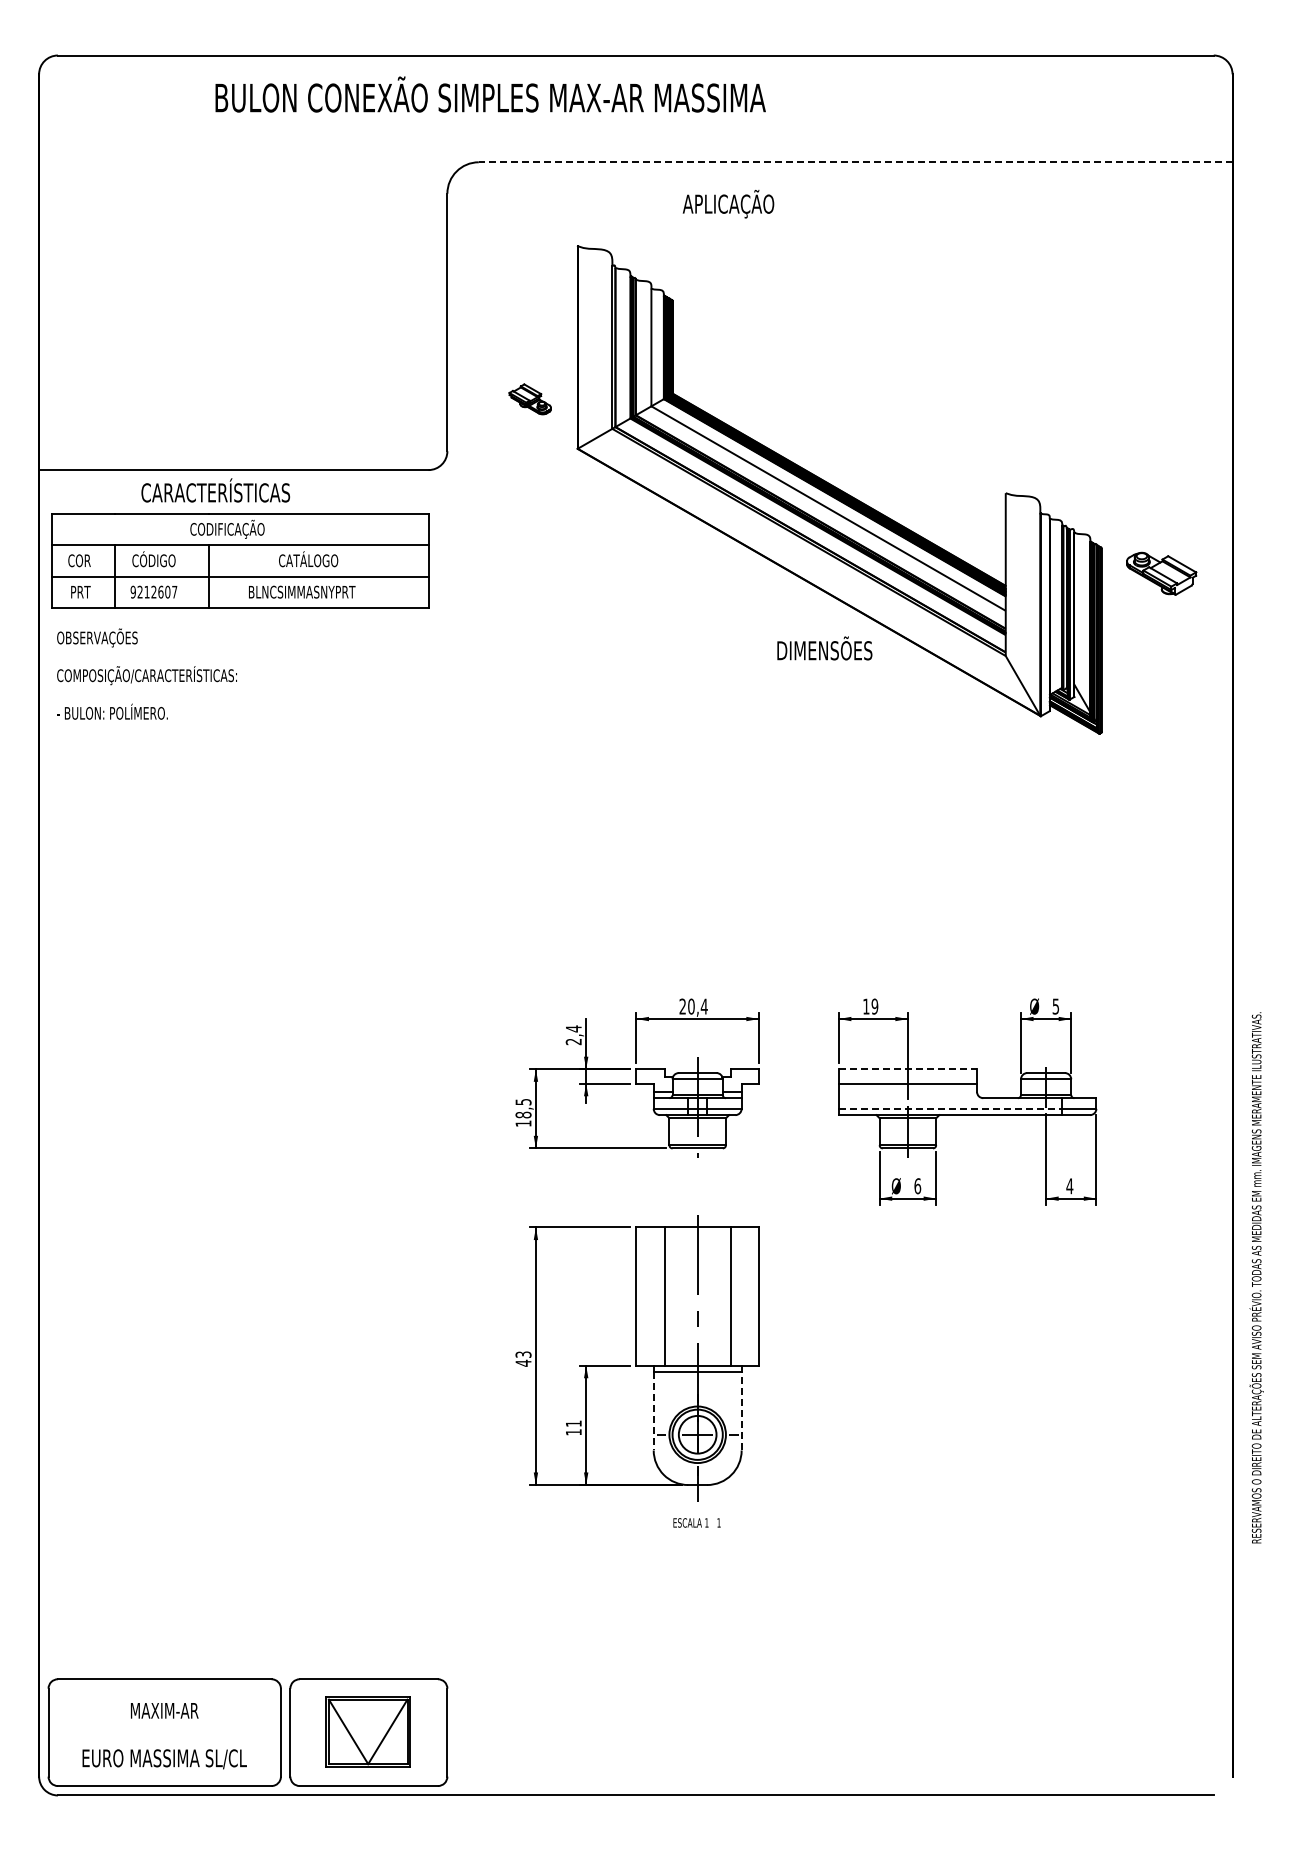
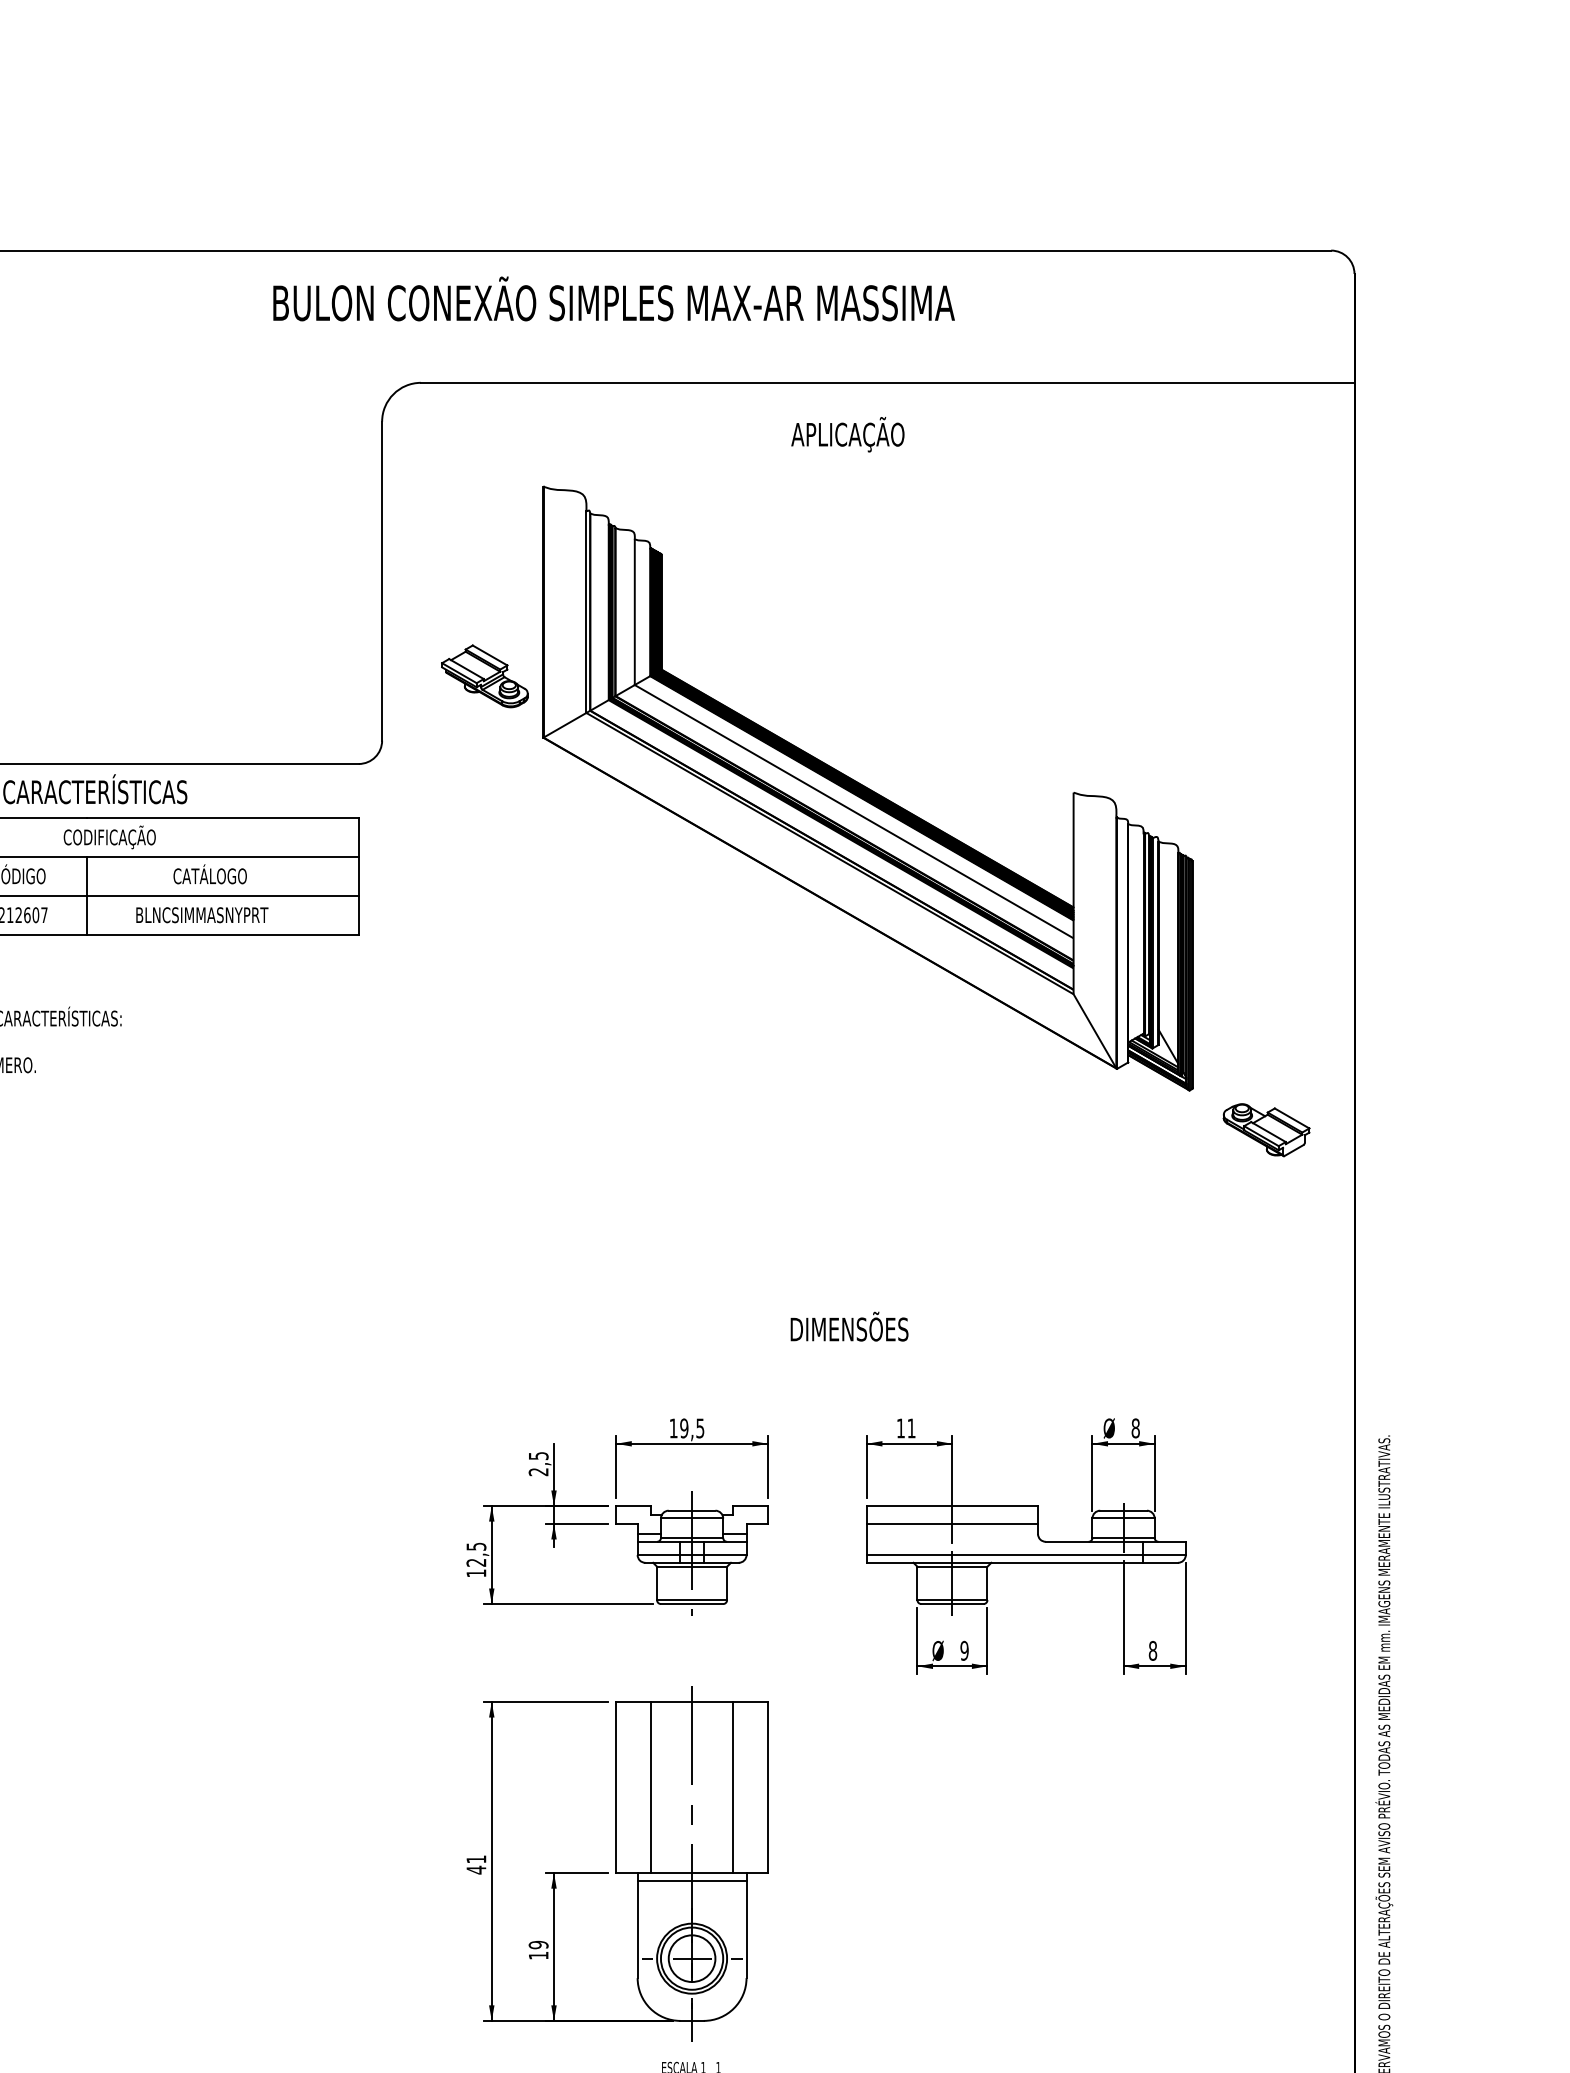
text: (490, 94) -> (613, 298), moved
line: (855, 162) -> (887, 383), dashed -> solid
text: (728, 204) -> (847, 435), moved
part: (529, 399) -> (483, 676), size x1.67
part: (1161, 573) -> (1266, 1129), moved
text: (824, 648) -> (849, 1326), moved
text: (693, 1006) -> (686, 1428), 20,4 -> 19,5
text: (874, 1006) -> (911, 1428), 19 -> 11
text: (1055, 1006) -> (1135, 1428), 5 -> 8
text: (573, 1028) -> (538, 1455), 2,4 -> 2,5
line: (908, 1069) -> (953, 1506), dashed -> solid
line: (950, 1108) -> (1005, 1554), dashed -> solid
text: (523, 1114) -> (476, 1562), 18,5 -> 12,5
text: (917, 1186) -> (964, 1651), 6 -> 9
text: (1069, 1186) -> (1152, 1651), 4 -> 8
text: (523, 1354) -> (476, 1859), 43 -> 41
line: (741, 1410) -> (746, 1928), dashed -> solid
line: (653, 1411) -> (637, 1929), dashed -> solid
text: (573, 1423) -> (538, 1944), 11 -> 19

